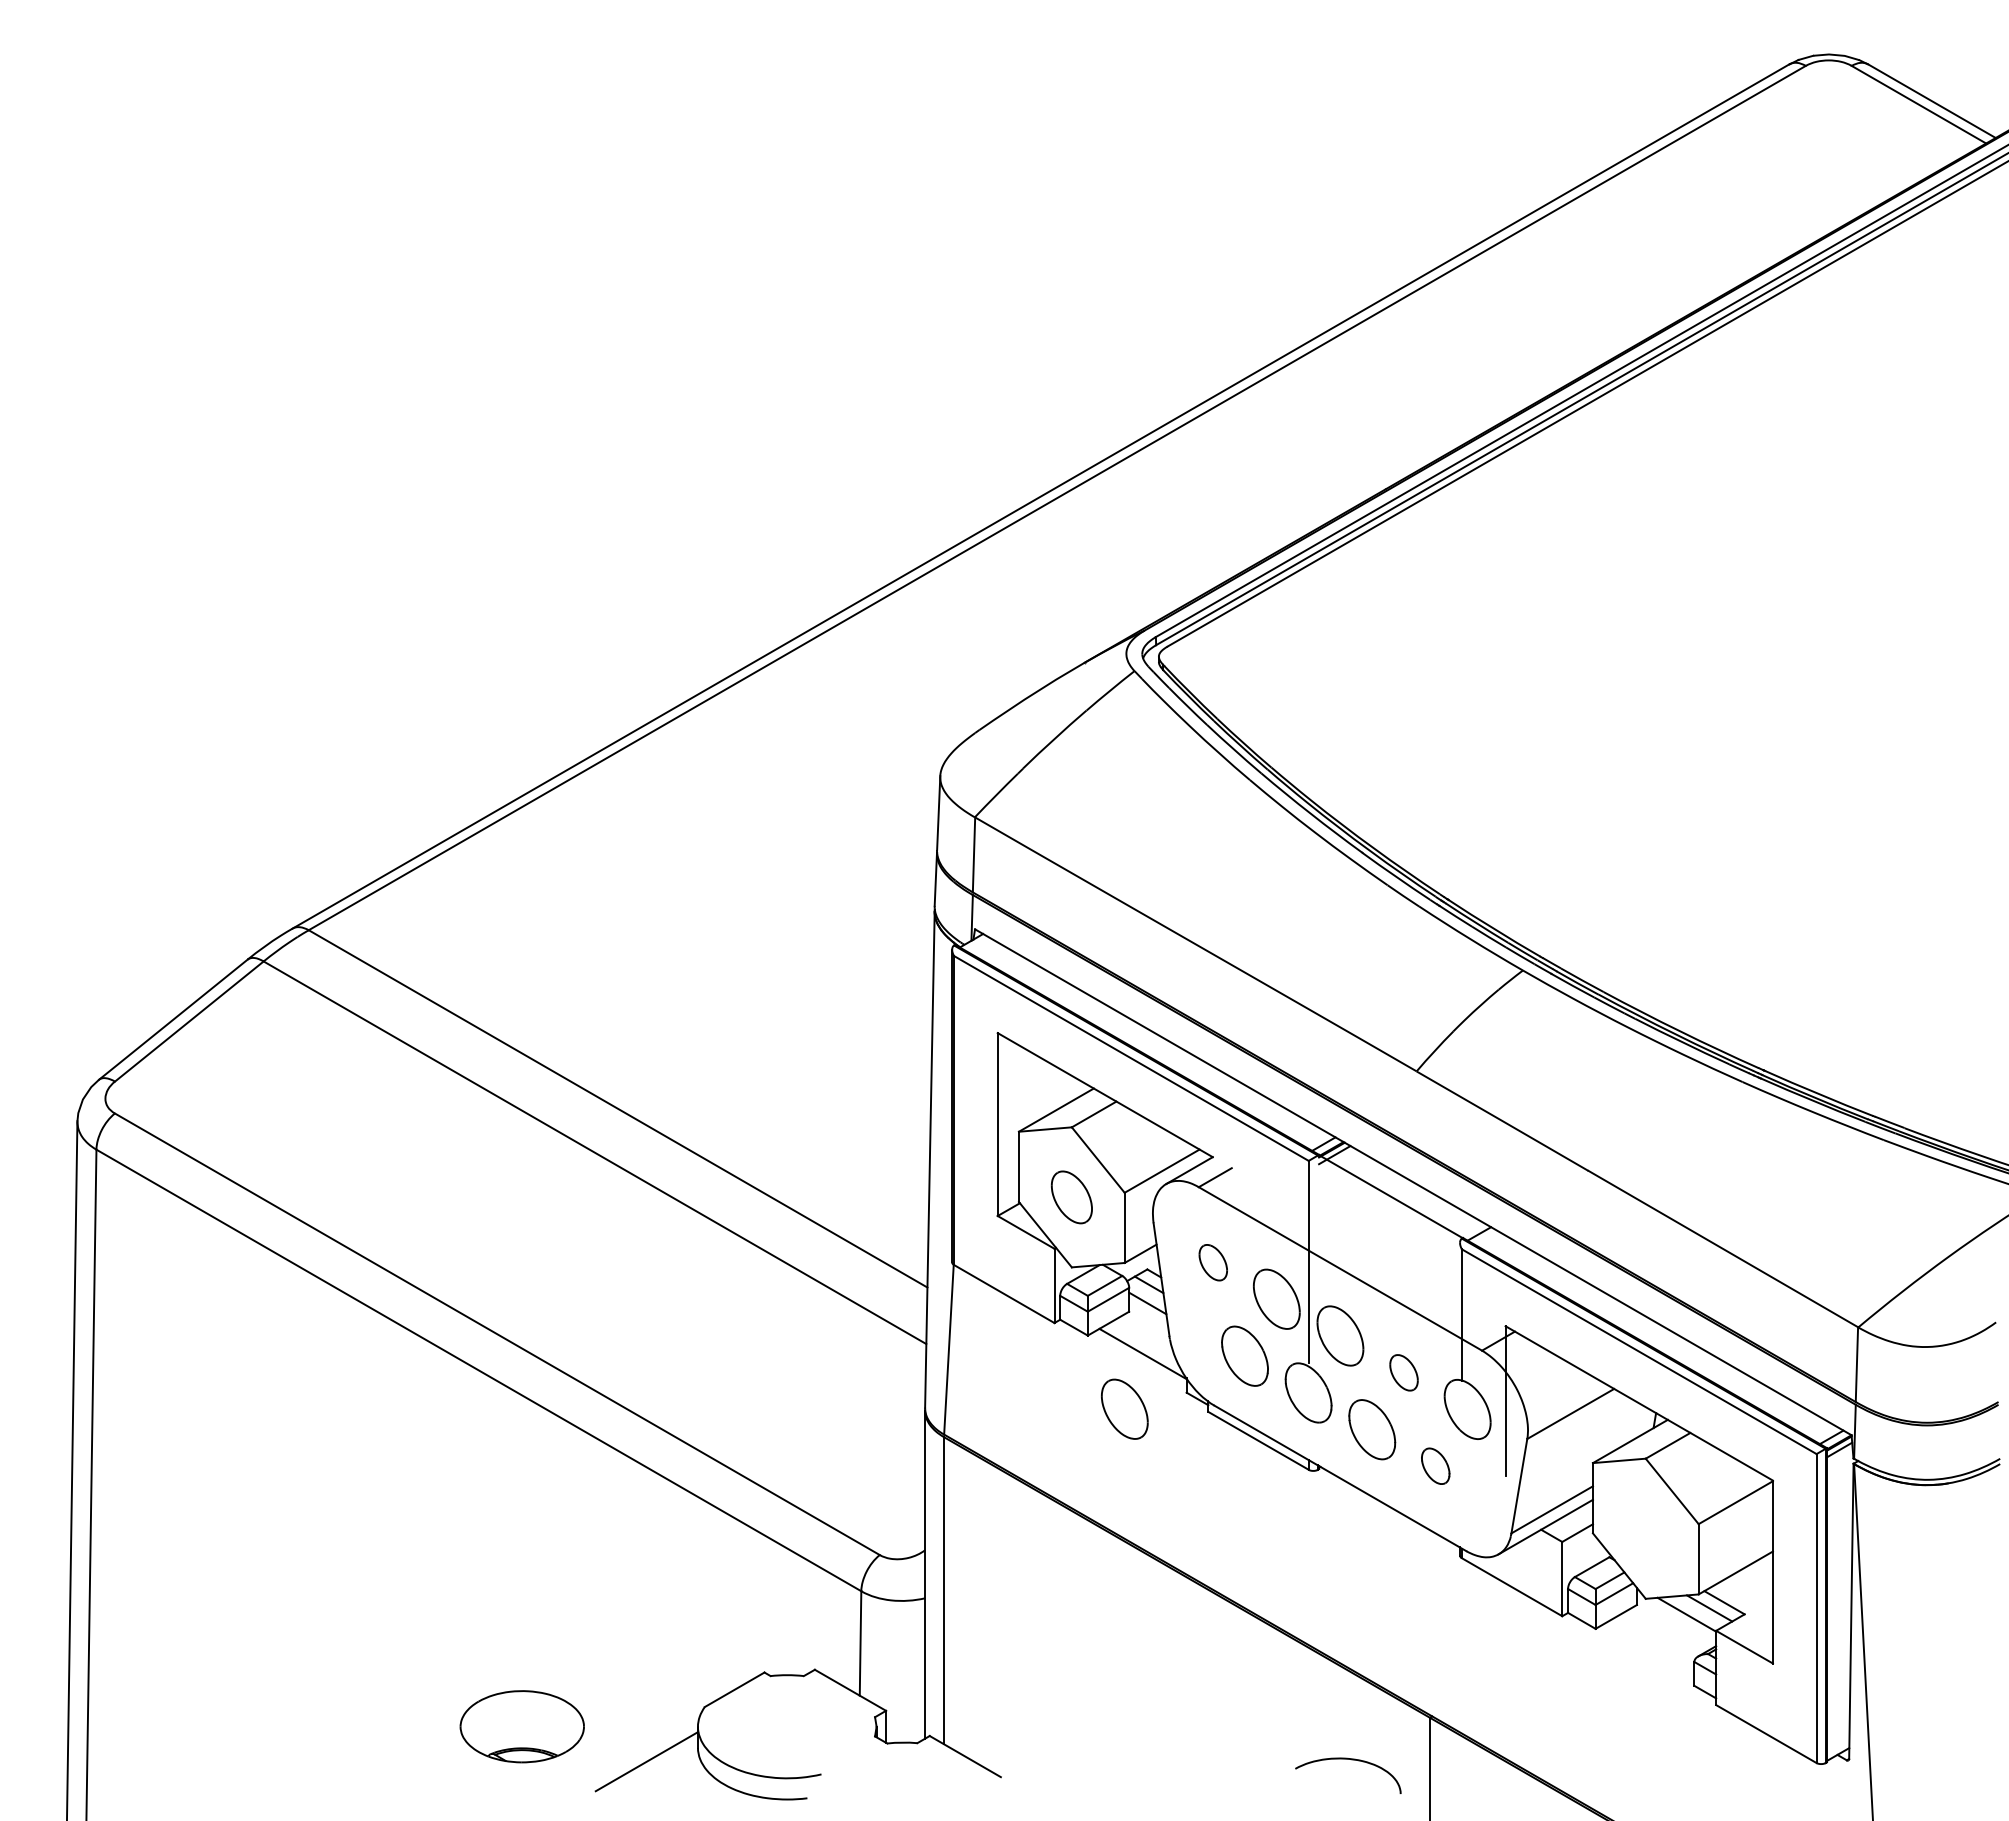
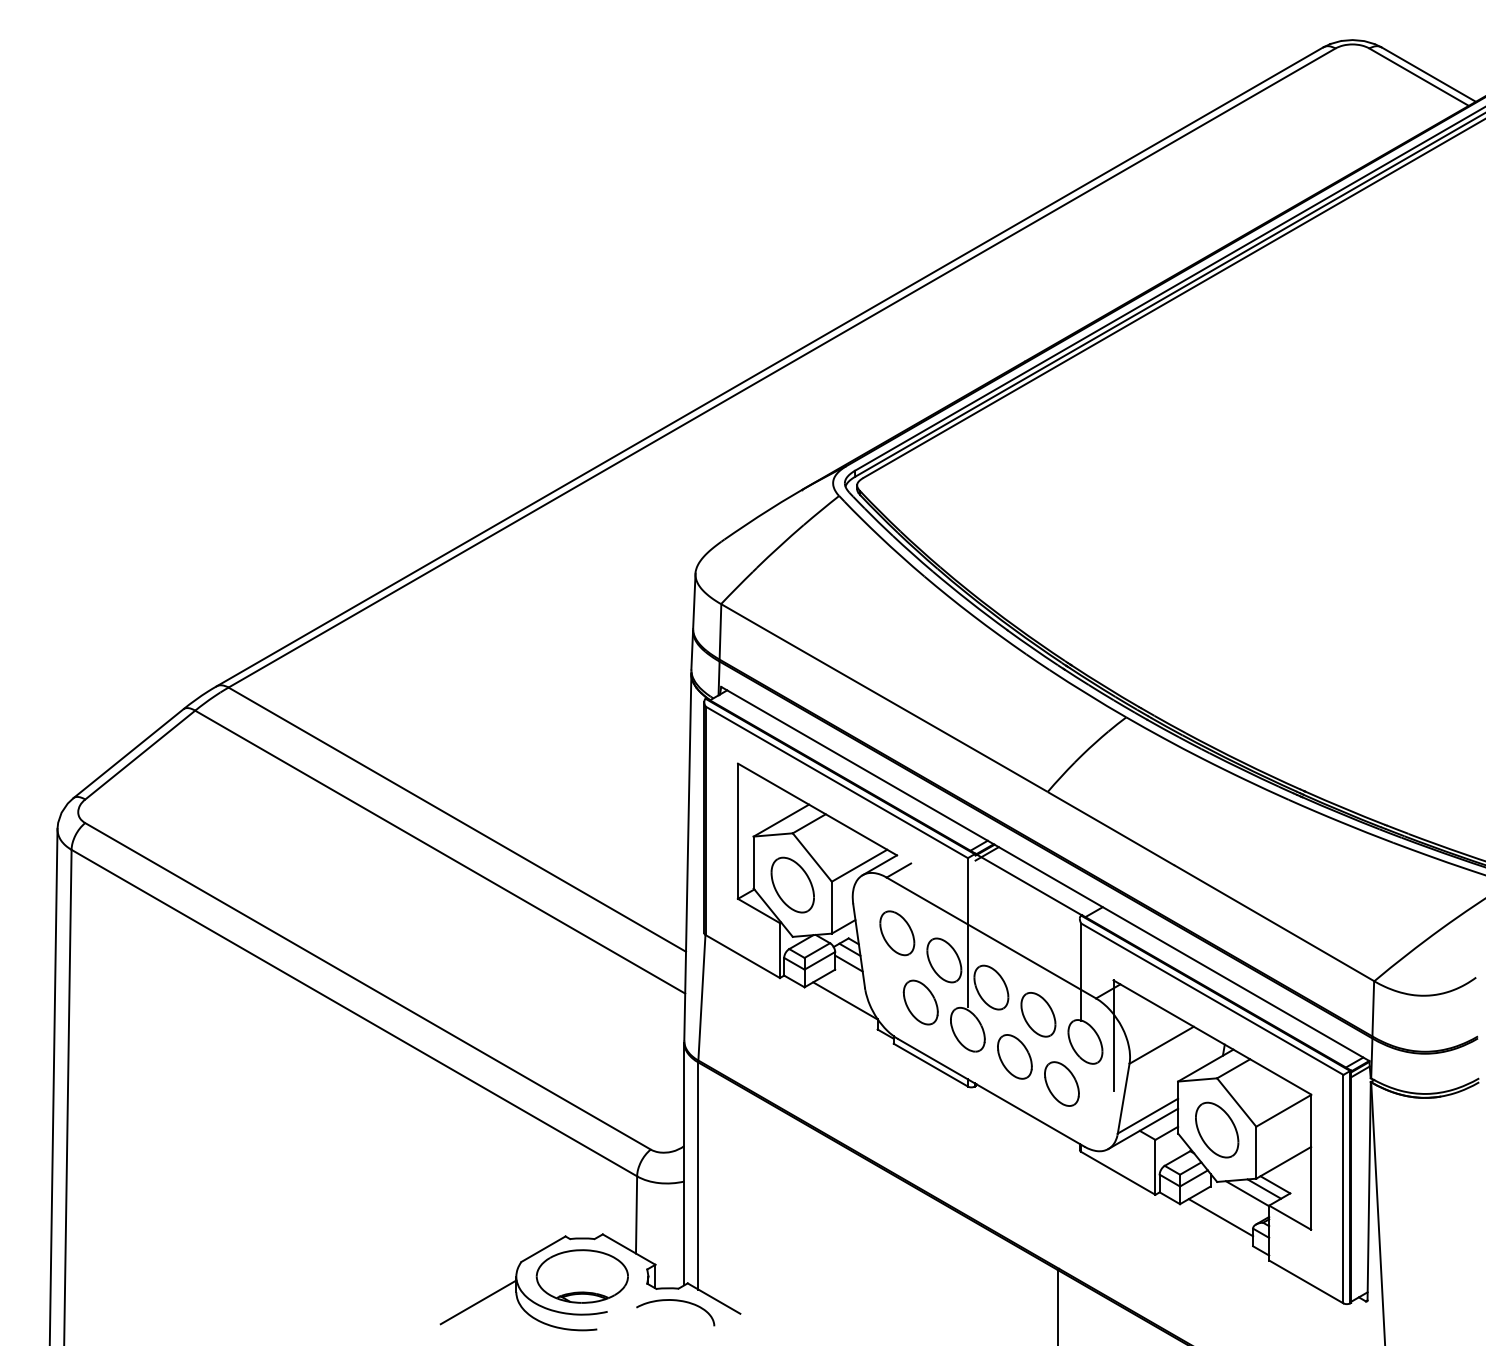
part: (1071, 1197) -> (792, 885), size x1.43
part: (1213, 1262) -> (897, 933), size x1.67
part: (1403, 1372) -> (1038, 1014), size x1.67
part: (1124, 1408) -> (831, 1041), removed
part: (1435, 1465) -> (1061, 1083), size x1.67
part: (1645, 1528) -> (1216, 1129), added
line: (1650, 1647) -> (1220, 1217), added
part: (521, 1726) -> (581, 1276), moved
curve: (1351, 1760) -> (677, 1301), moved

